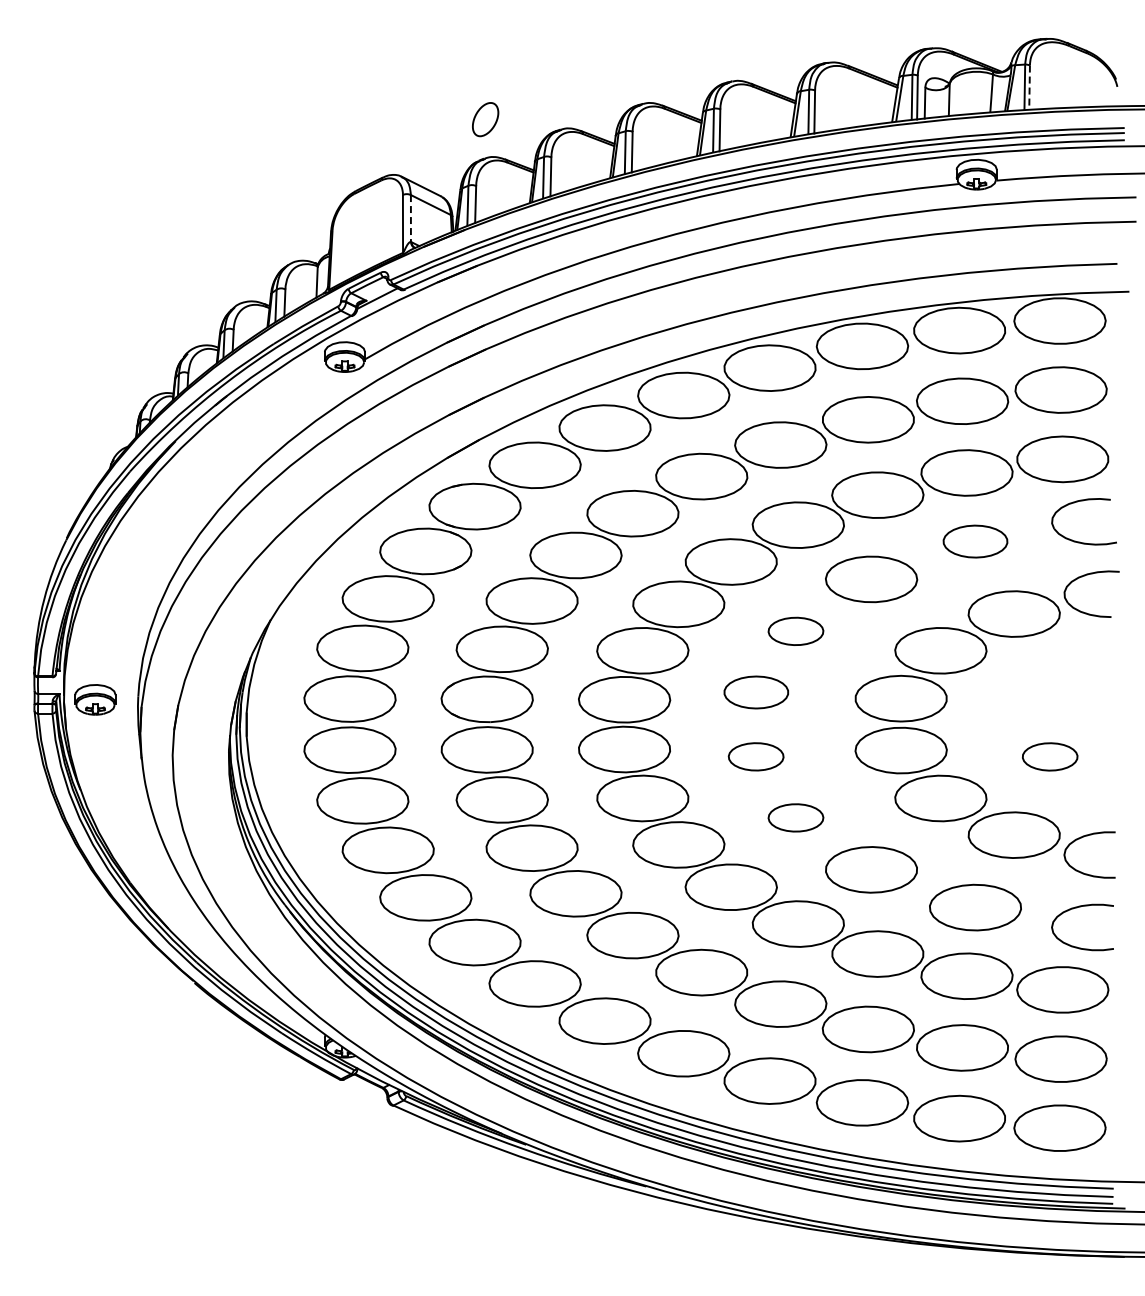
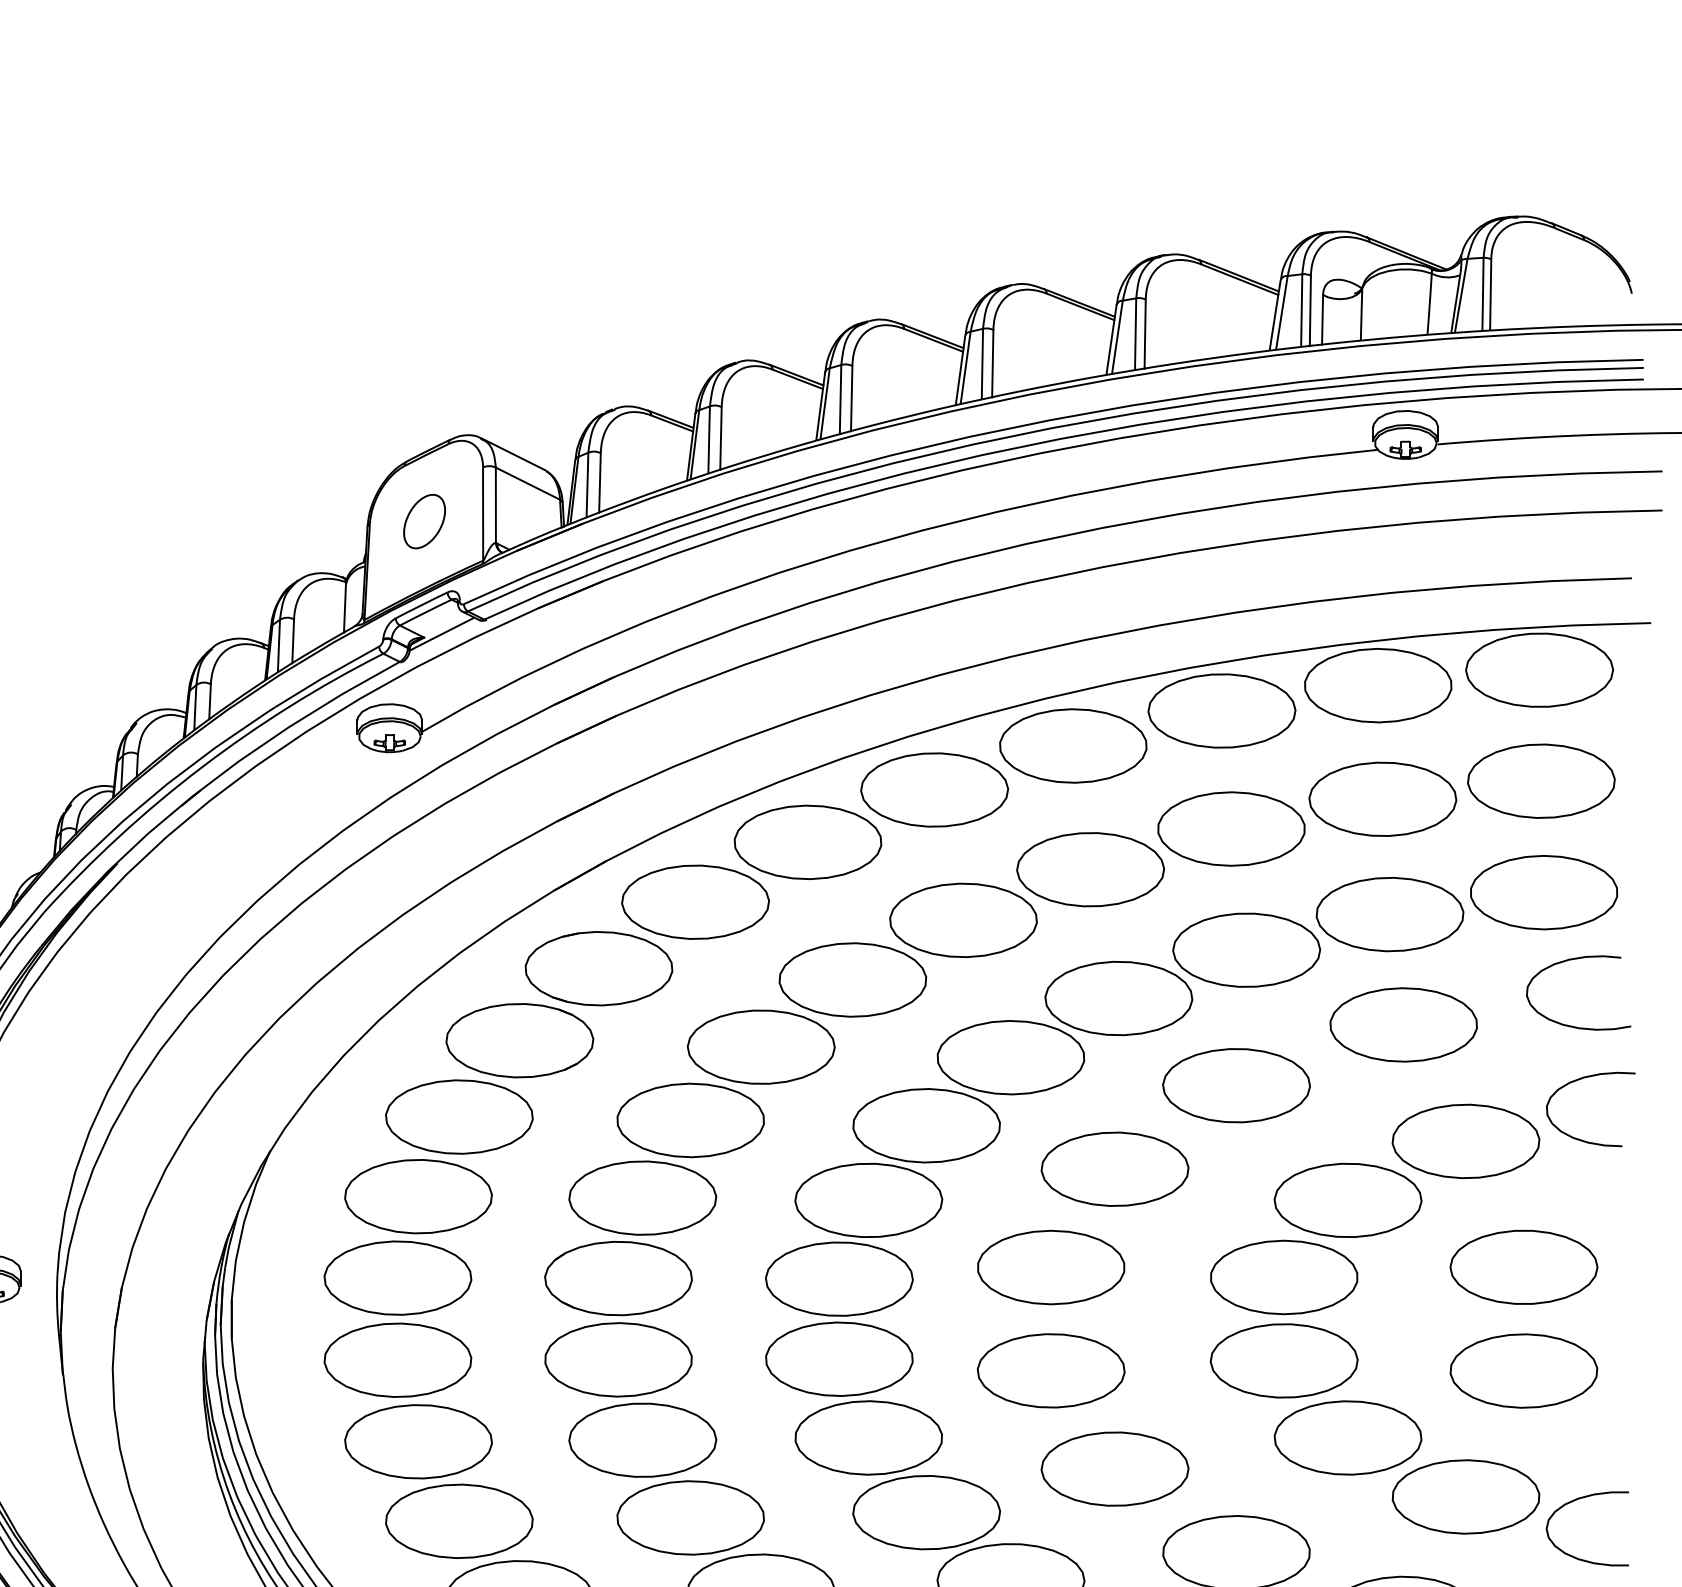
line: (1029, 88) -> (1490, 296), dashed -> solid
part: (485, 119) -> (424, 521), moved
line: (410, 219) -> (495, 506), dashed -> solid
part: (975, 541) -> (1403, 1024), size x1.43
part: (795, 631) -> (1114, 1169), size x1.67
part: (1049, 691) -> (1522, 1265), added
part: (756, 692) -> (1051, 1267), size x1.43
part: (755, 756) -> (1049, 1370), size x1.67
part: (1049, 756) -> (1522, 1370), size x1.67
part: (795, 817) -> (1114, 1468), size x1.67

